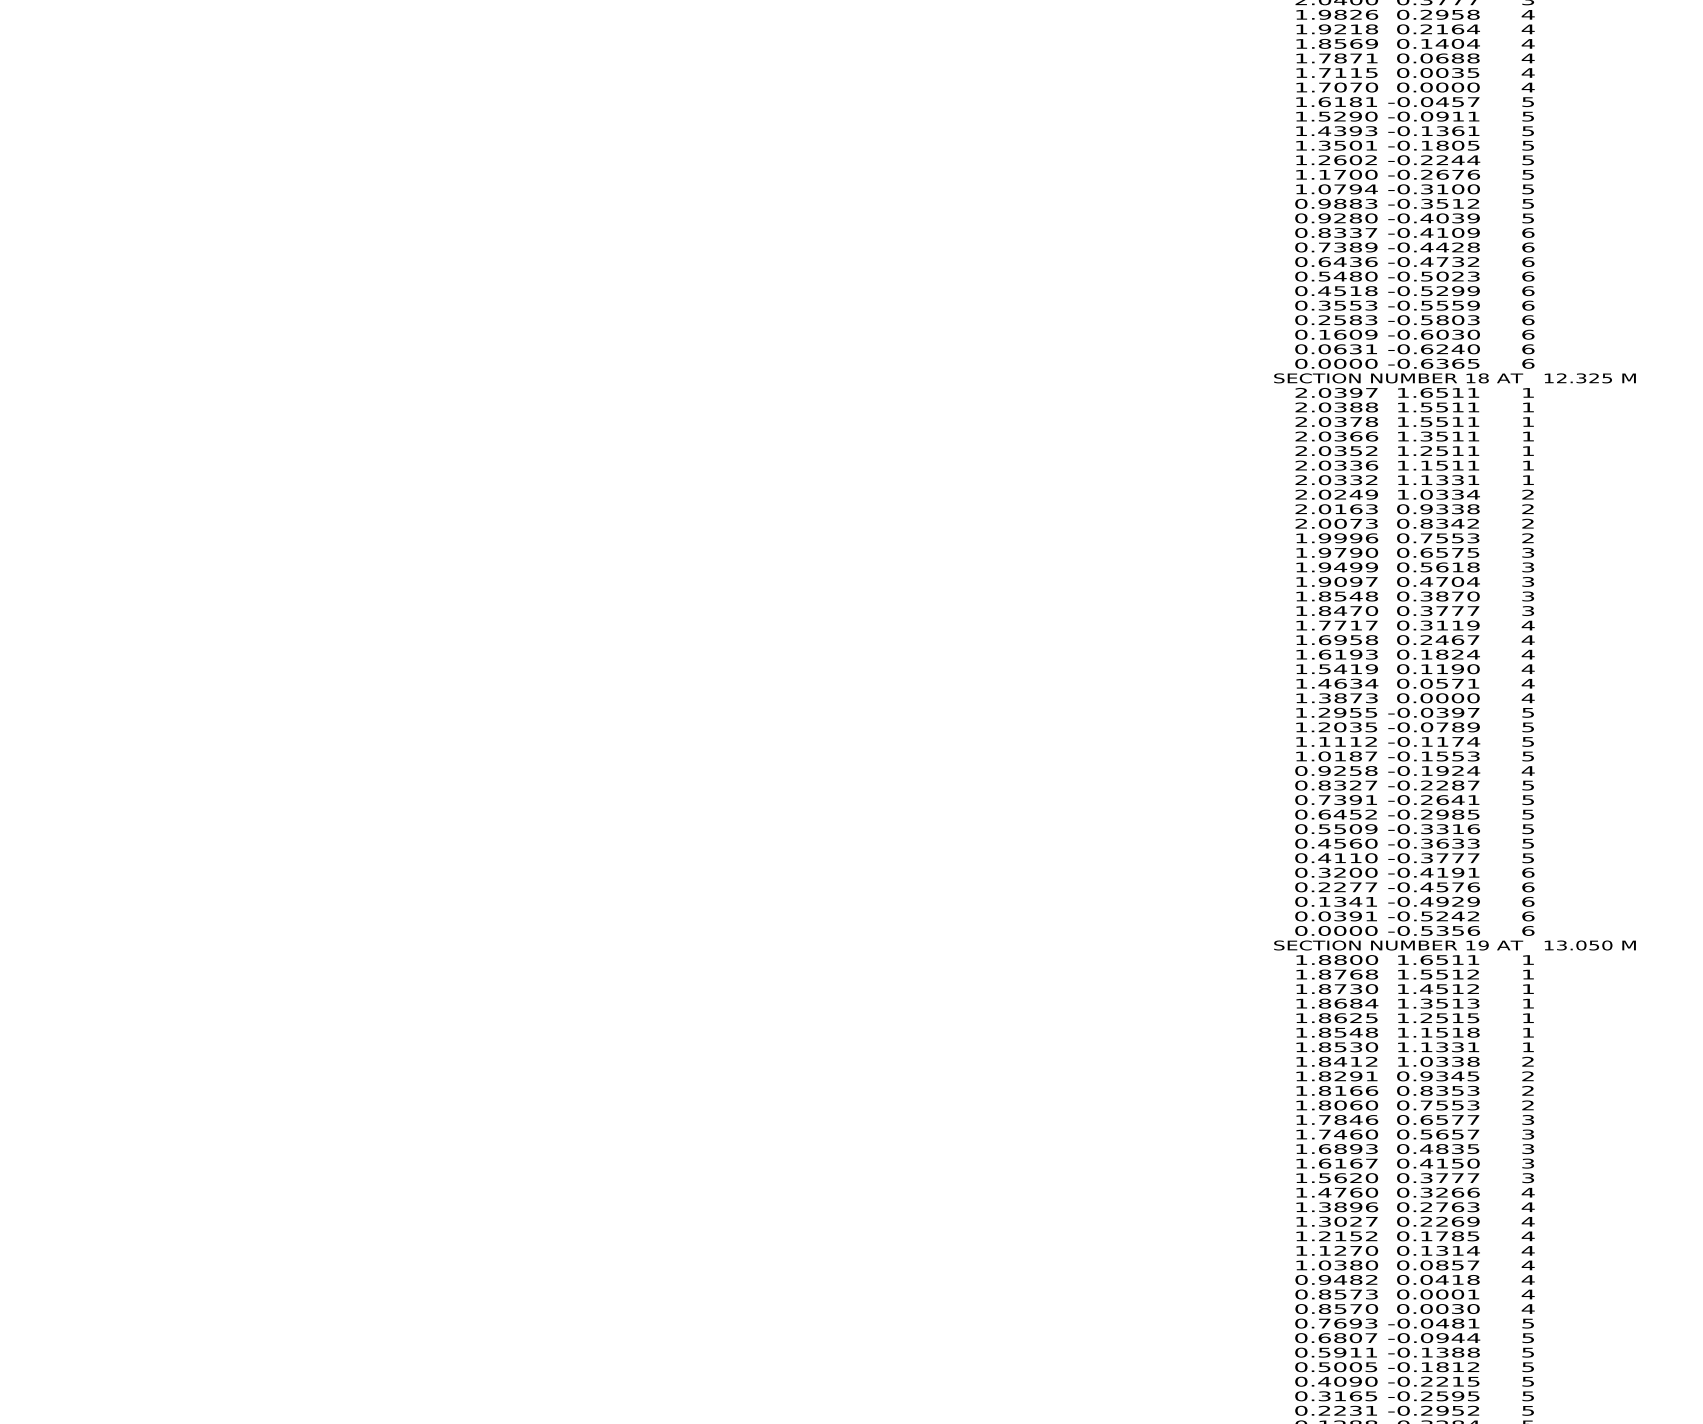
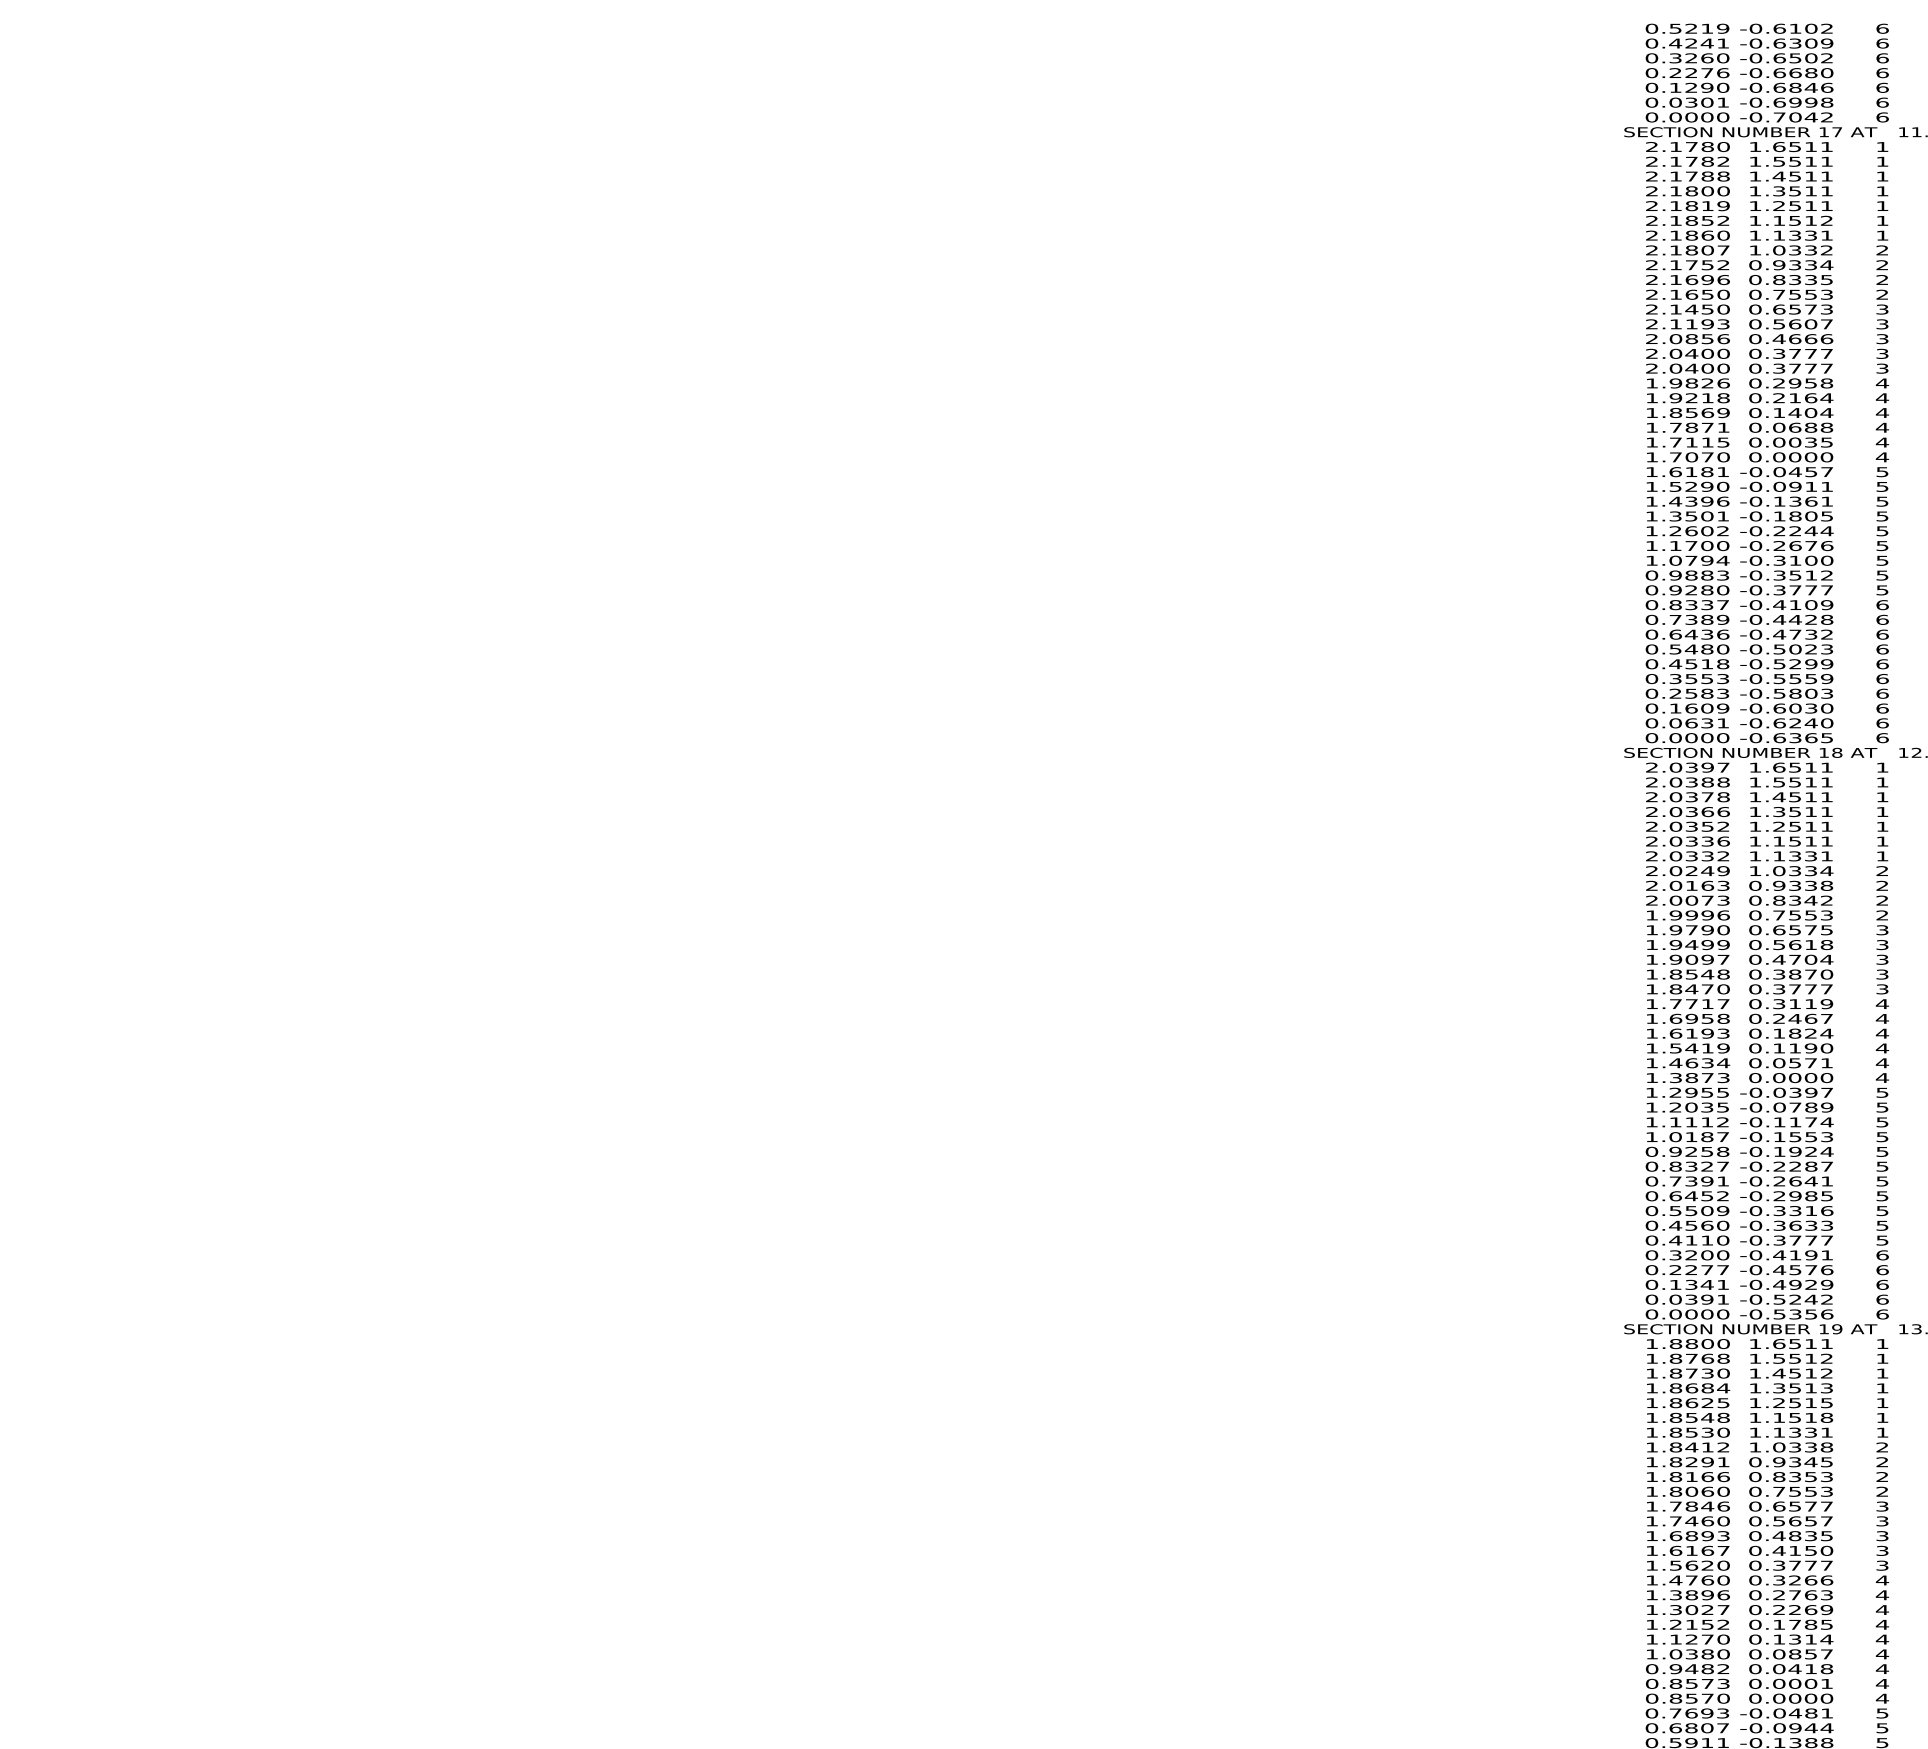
text: (1371, 130) -> (1723, 501), 1.4393 -> 1.4396
text: (1450, 218) -> (1803, 590), -0.4039 -> -0.3777
text: (1425, 422) -> (1778, 797), 1.5511 -> 1.4511
text: (1528, 770) -> (1882, 1151), 4 -> 5
text: (1457, 1308) -> (1810, 1698), 0.0030 -> 0.0000

